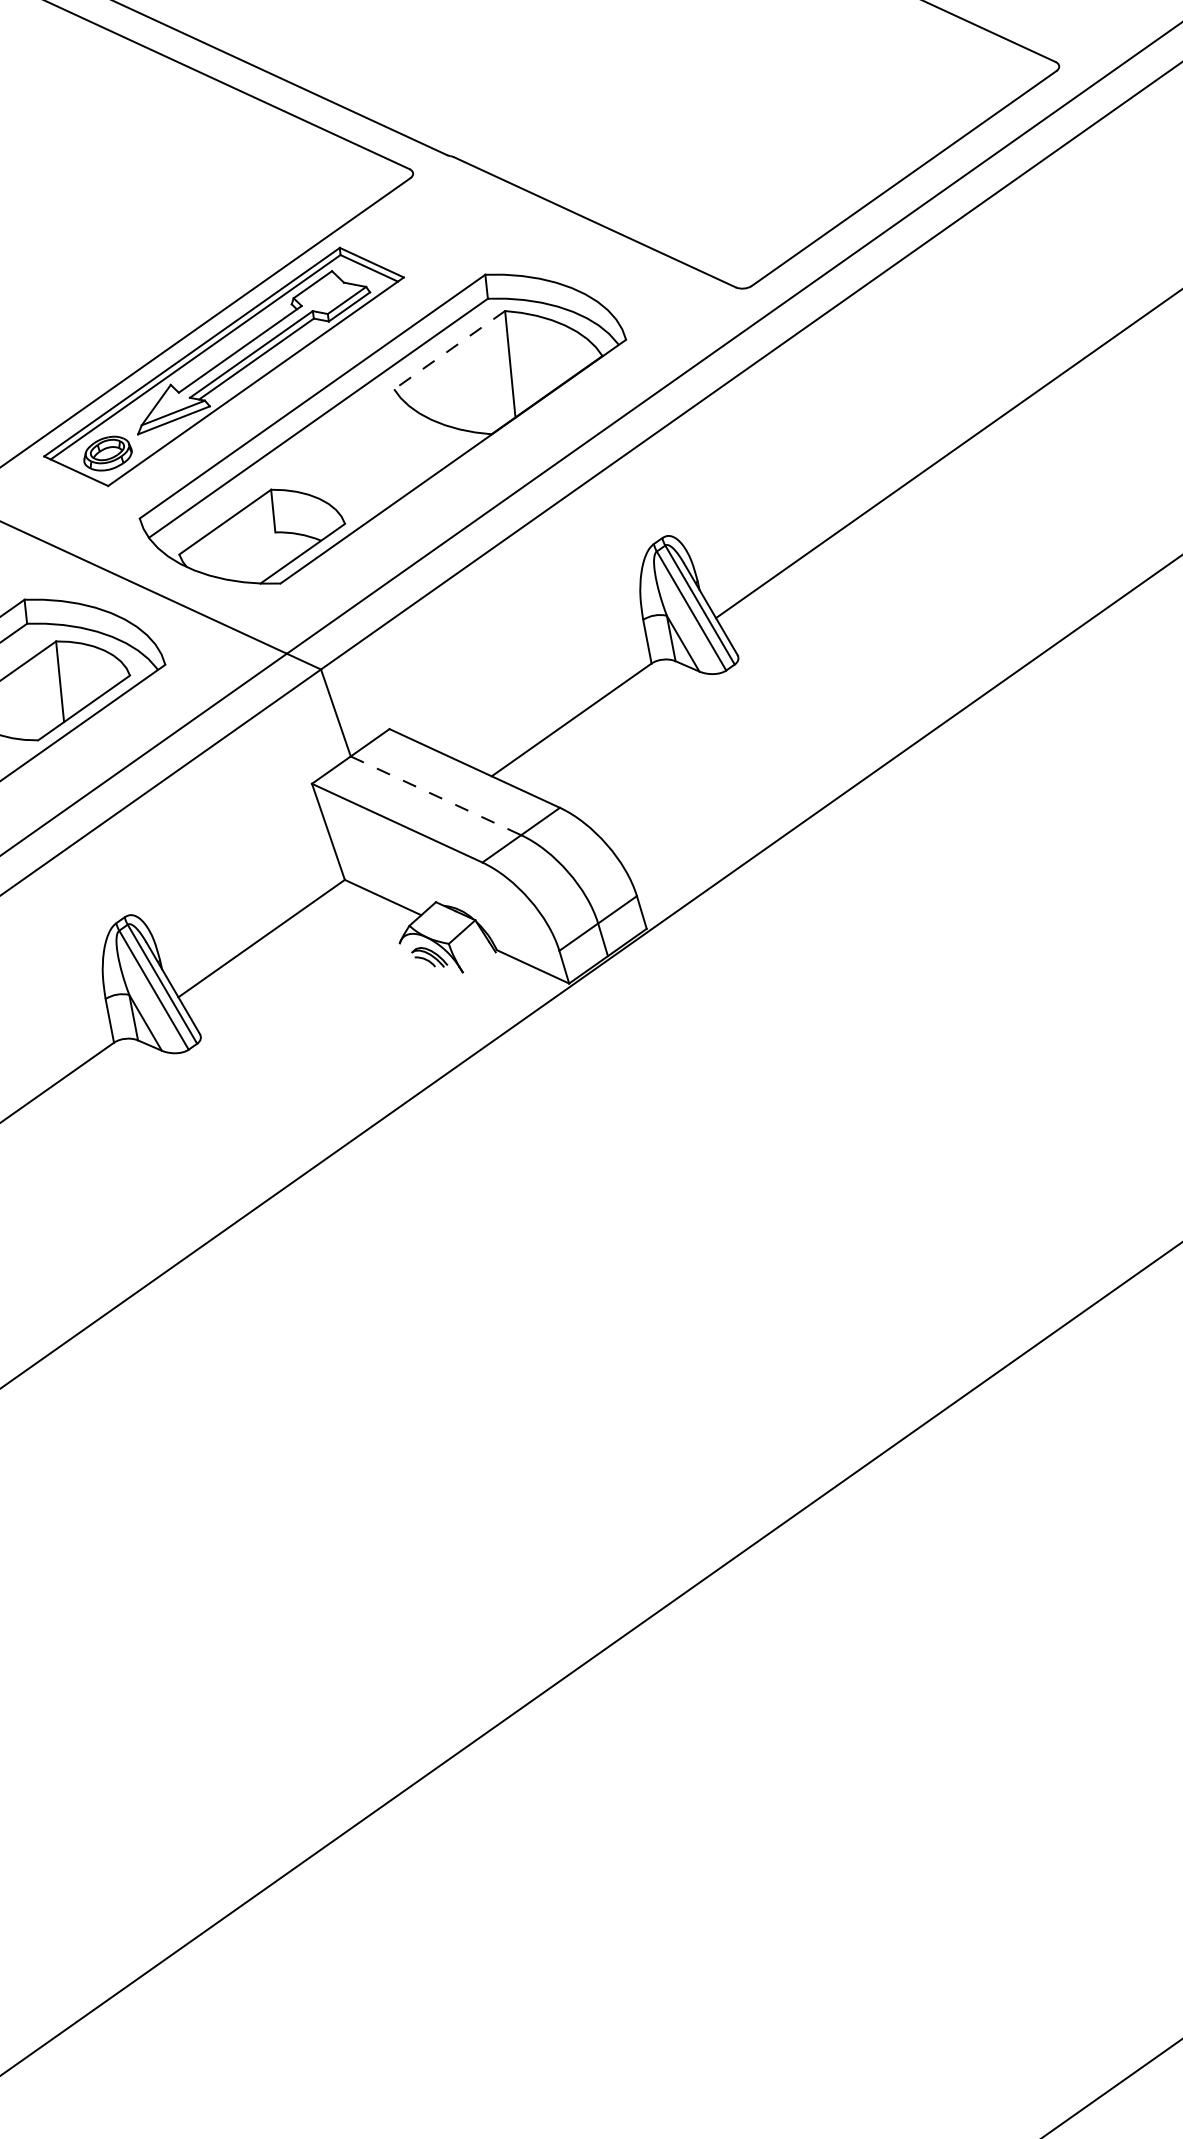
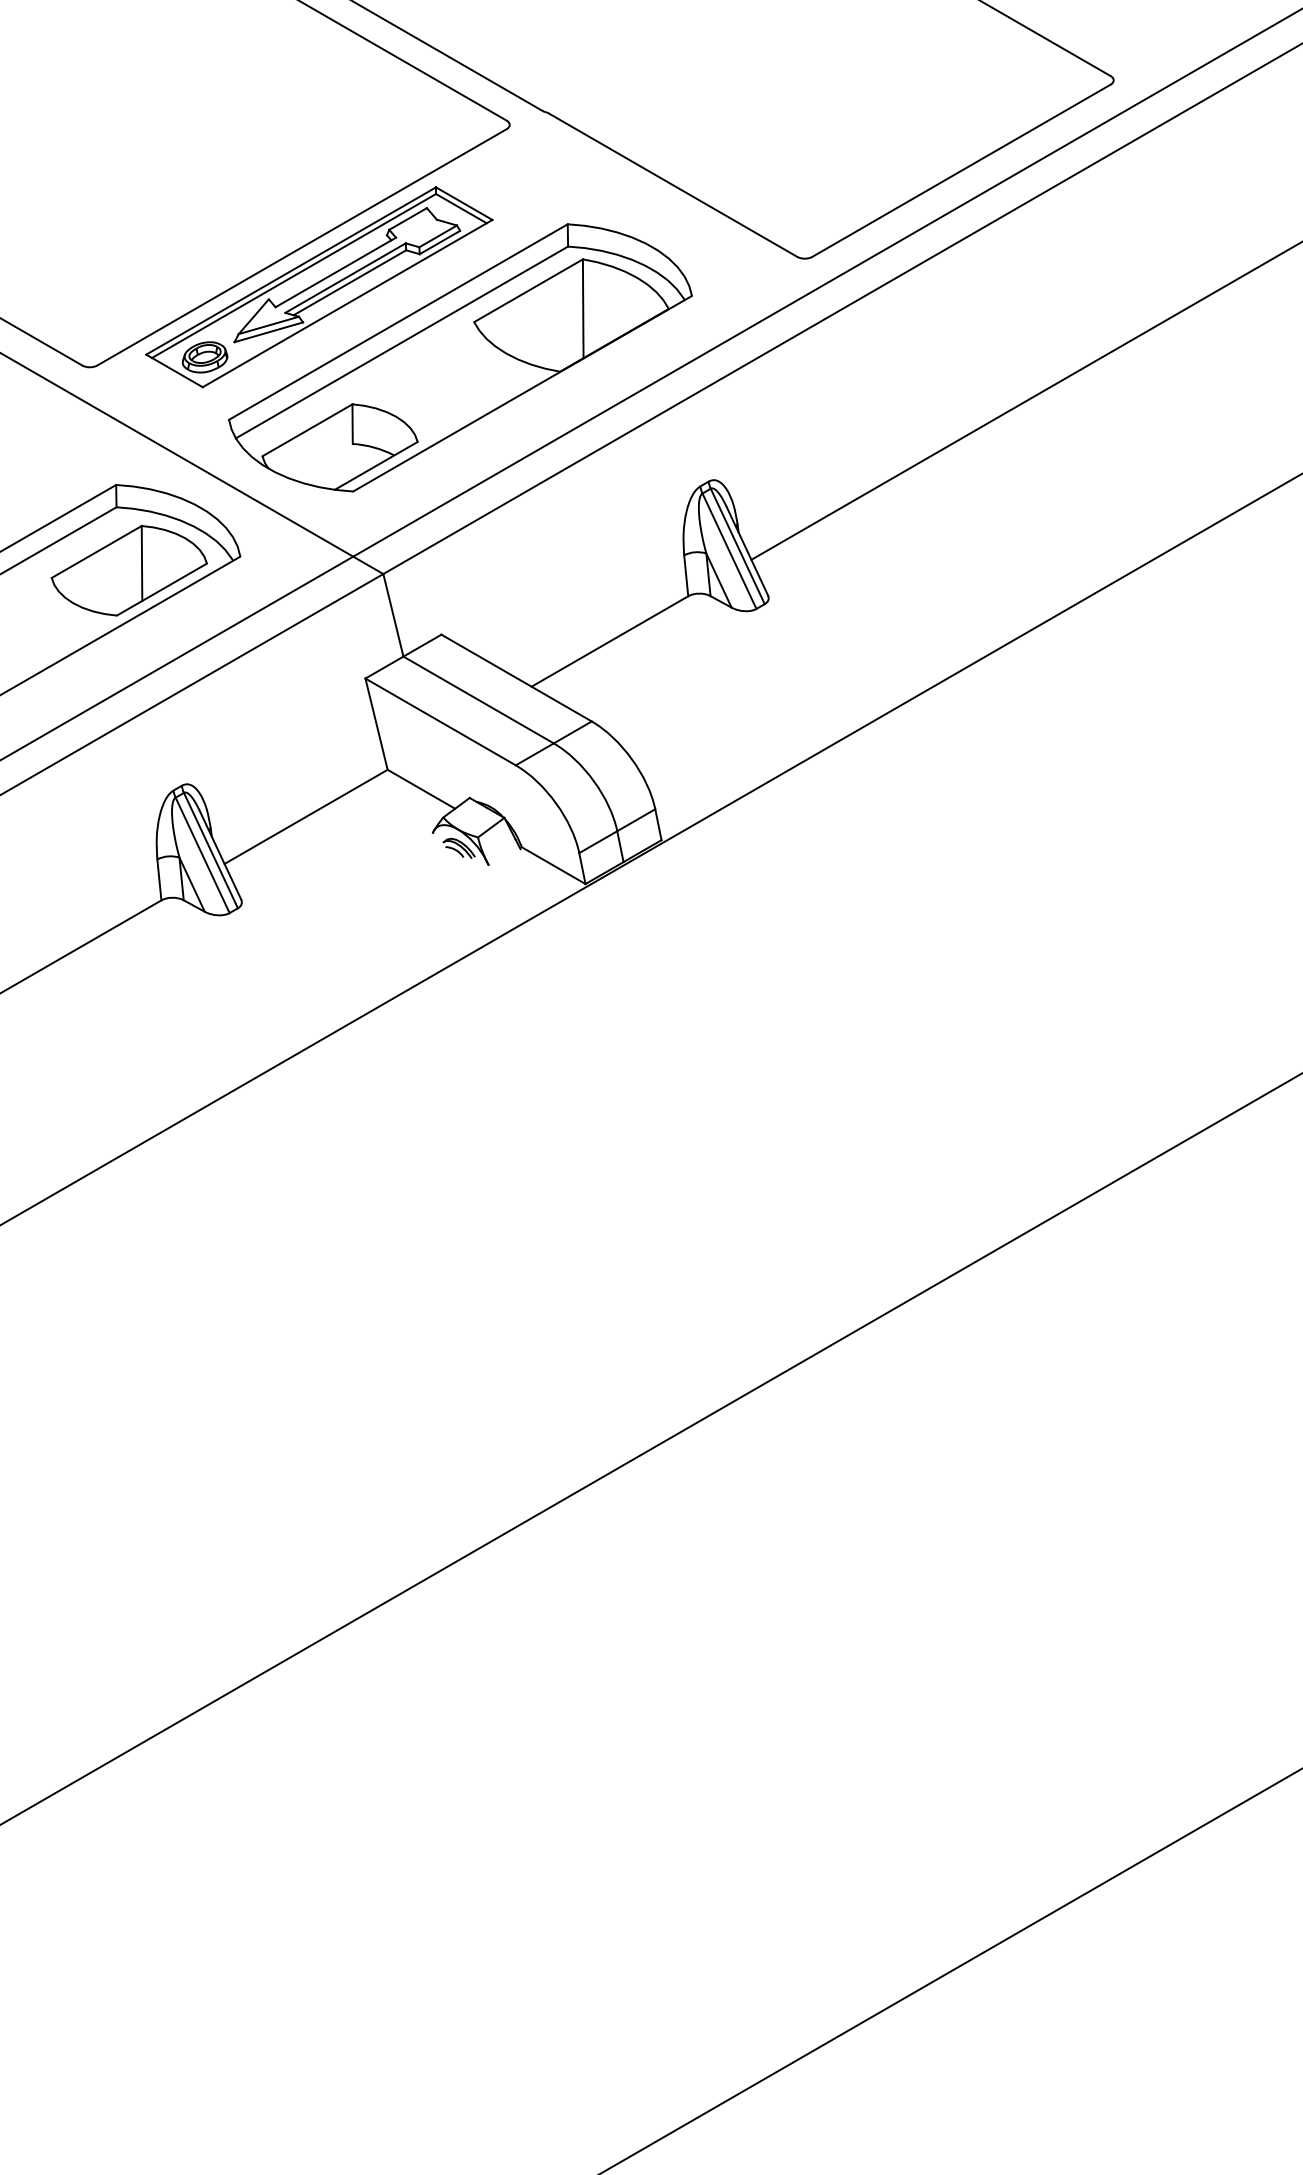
line: (449, 349) -> (528, 290), dashed -> solid
line: (435, 796) -> (478, 700), dashed -> solid

